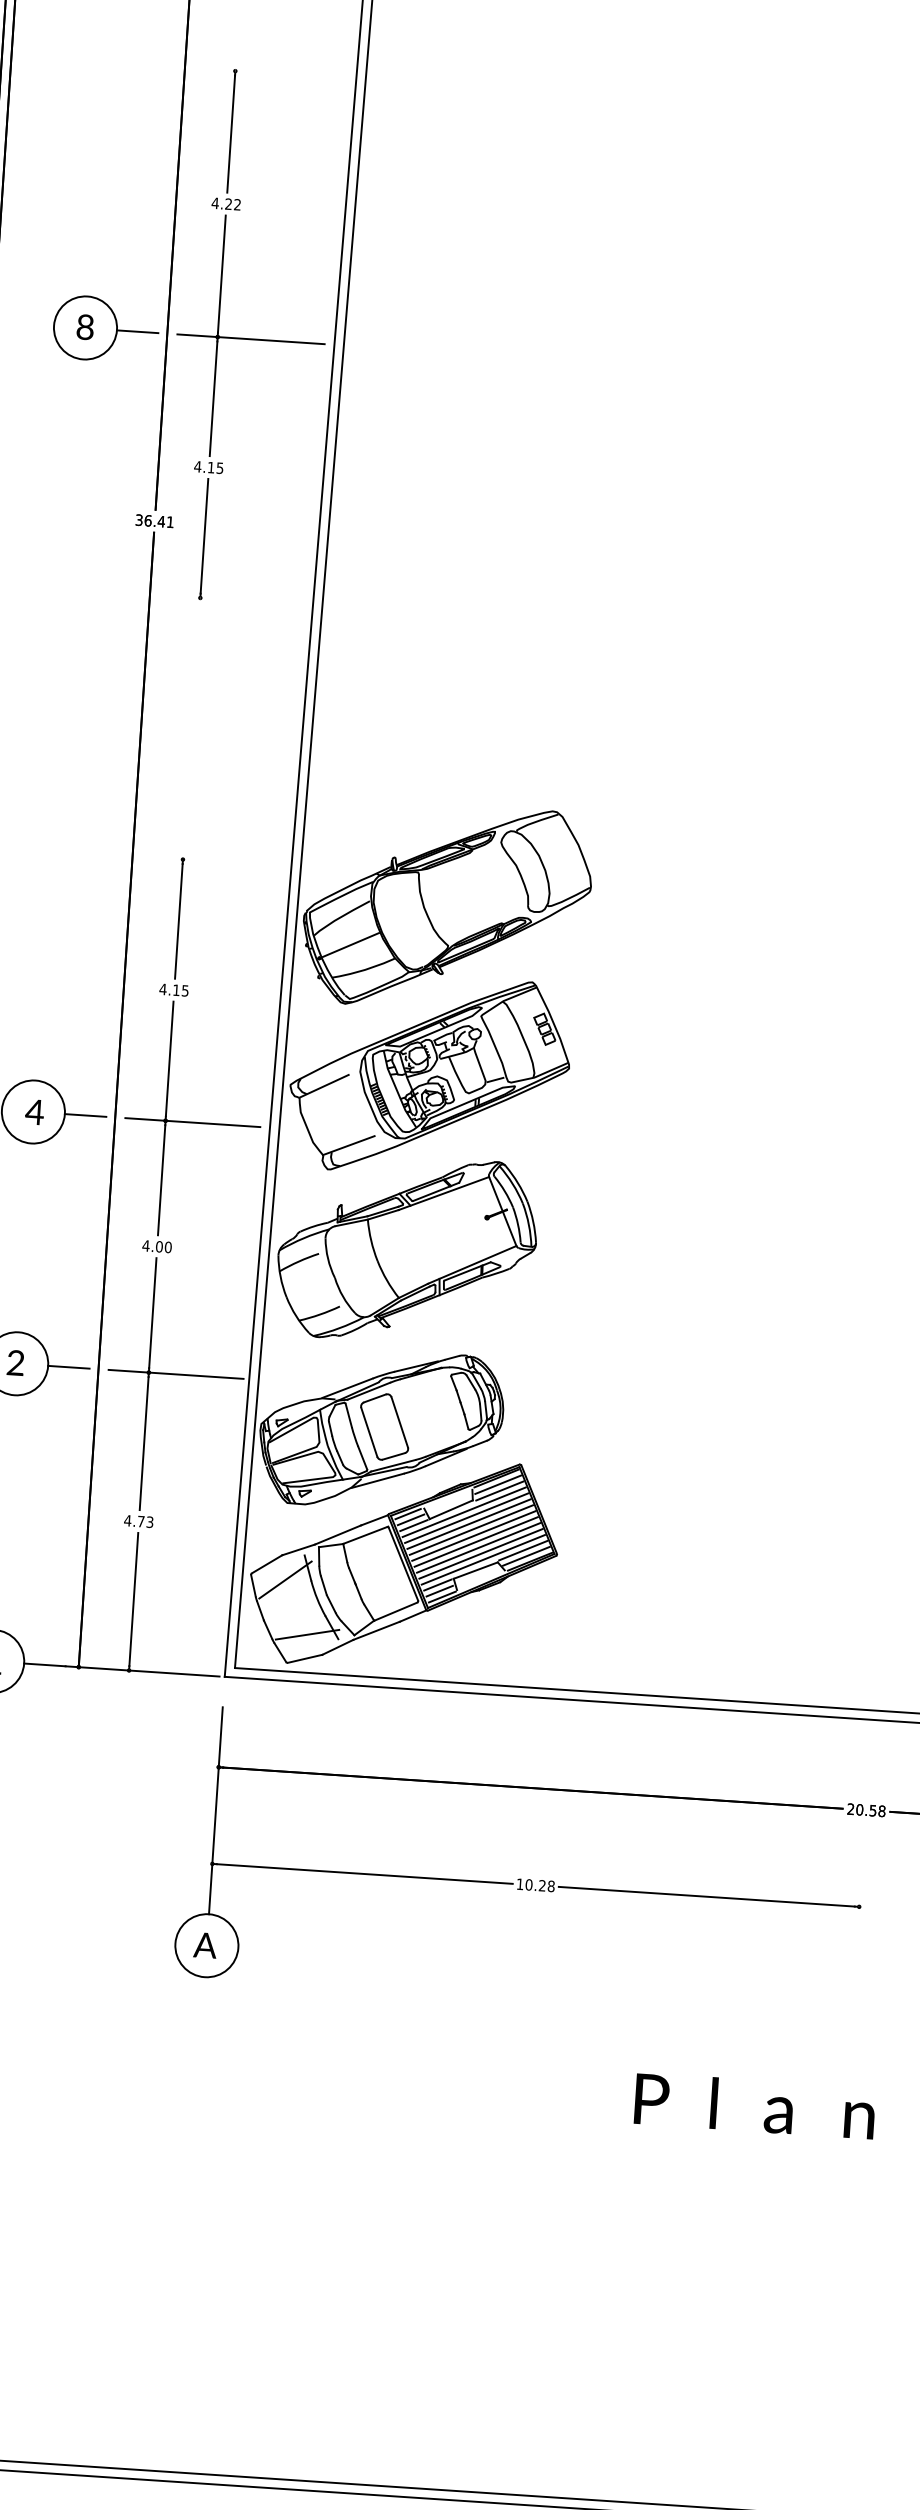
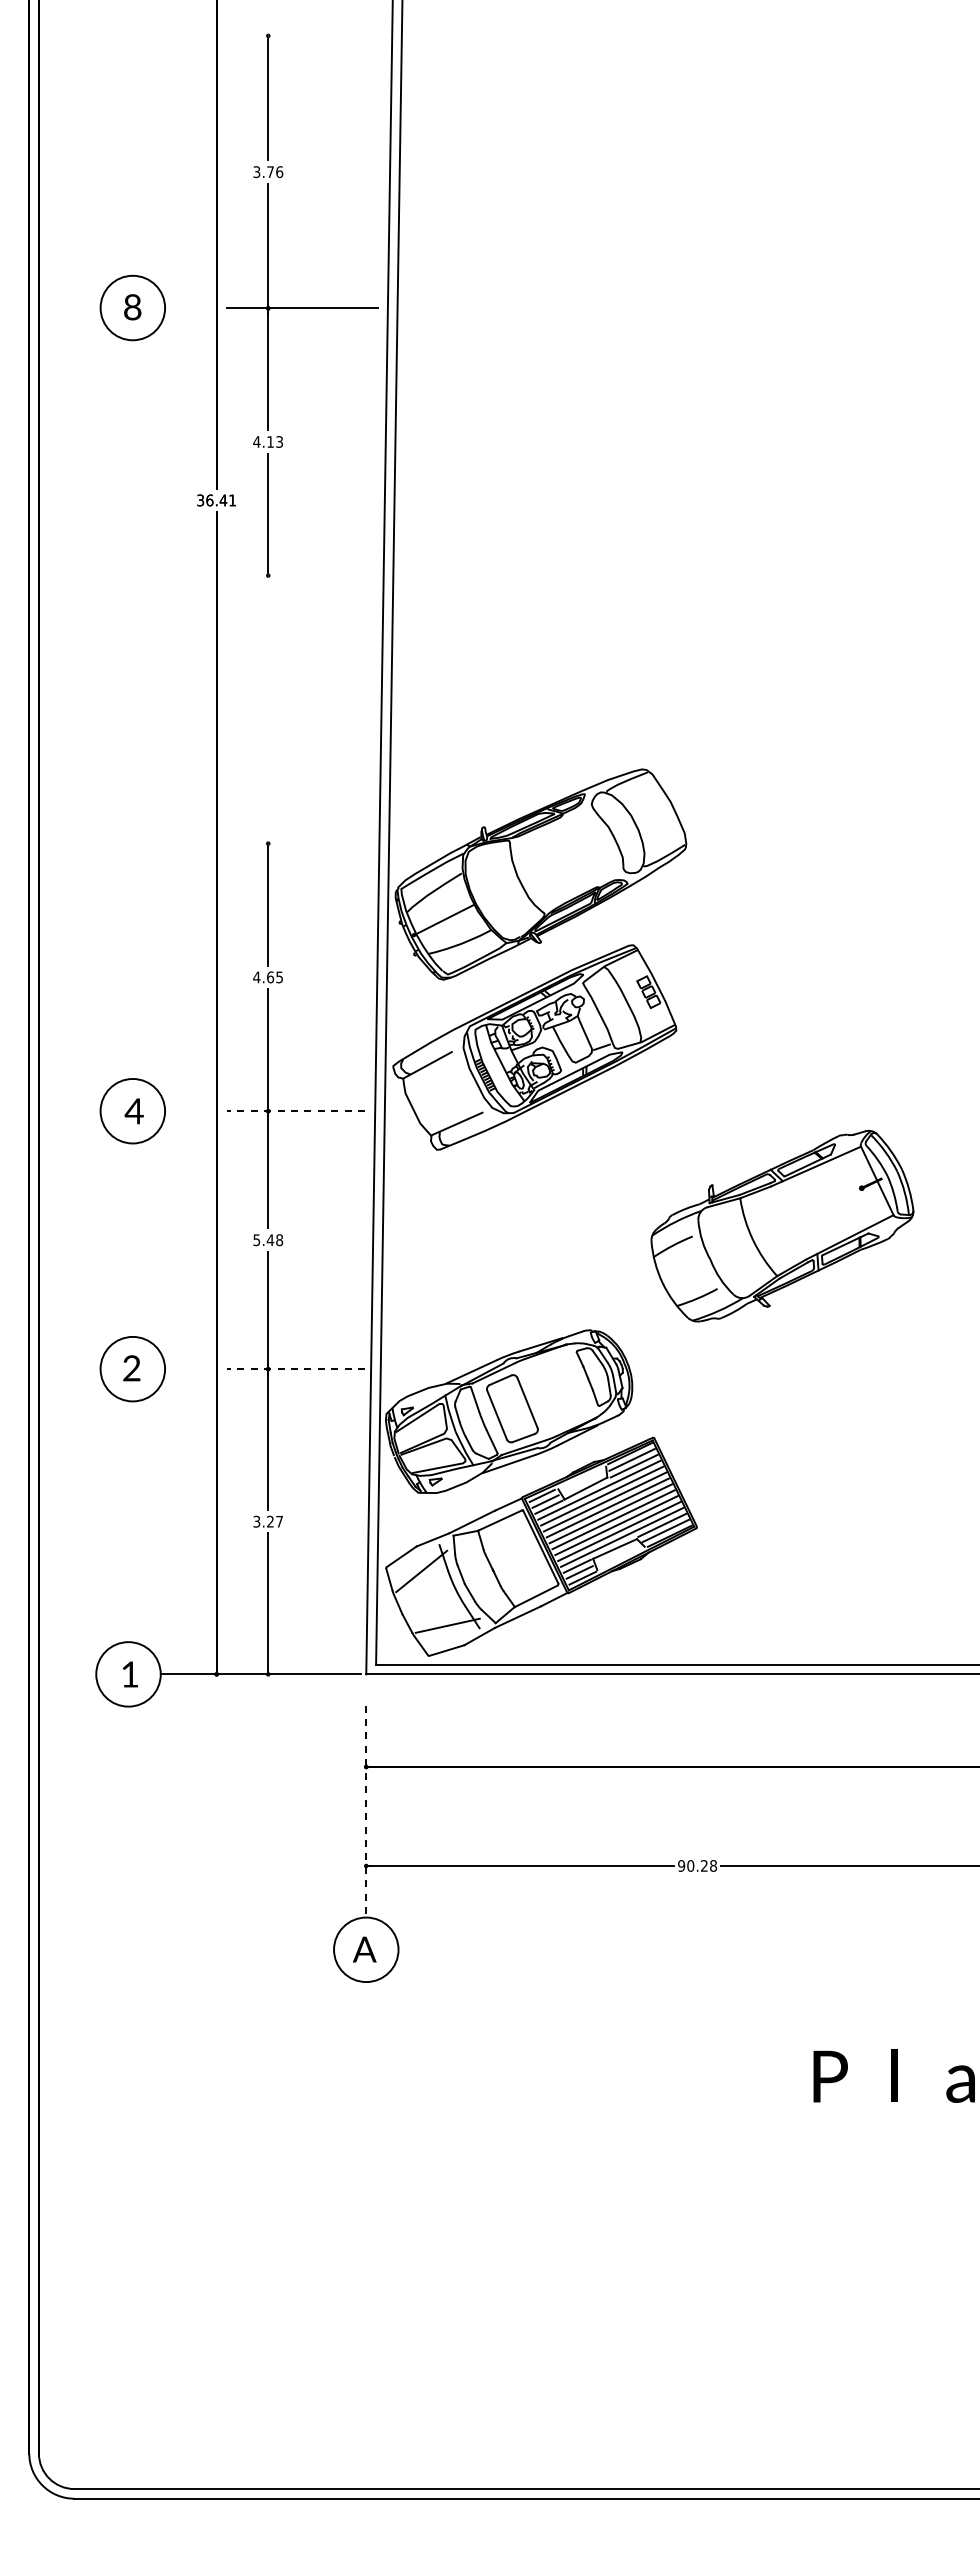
text: (226, 204) -> (268, 172), 4.22 -> 3.76
line: (137, 331) -> (186, 308), removed
text: (219, 467) -> (279, 441), 4.15 -> 4.13
text: (176, 990) -> (270, 977), 4.15 -> 4.65
line: (85, 1115) -> (186, 1111), removed
line: (192, 1122) -> (295, 1111), solid -> dashed
text: (157, 1247) -> (268, 1240), 4.00 -> 5.48
part: (407, 1249) -> (782, 1226), moved
line: (69, 1367) -> (186, 1369), removed
line: (175, 1374) -> (295, 1369), solid -> dashed
text: (138, 1521) -> (267, 1521), 4.73 -> 3.27
line: (216, 1811) -> (366, 1812), solid -> dashed
text: (520, 1883) -> (681, 1865), 10.28 -> 90.28

